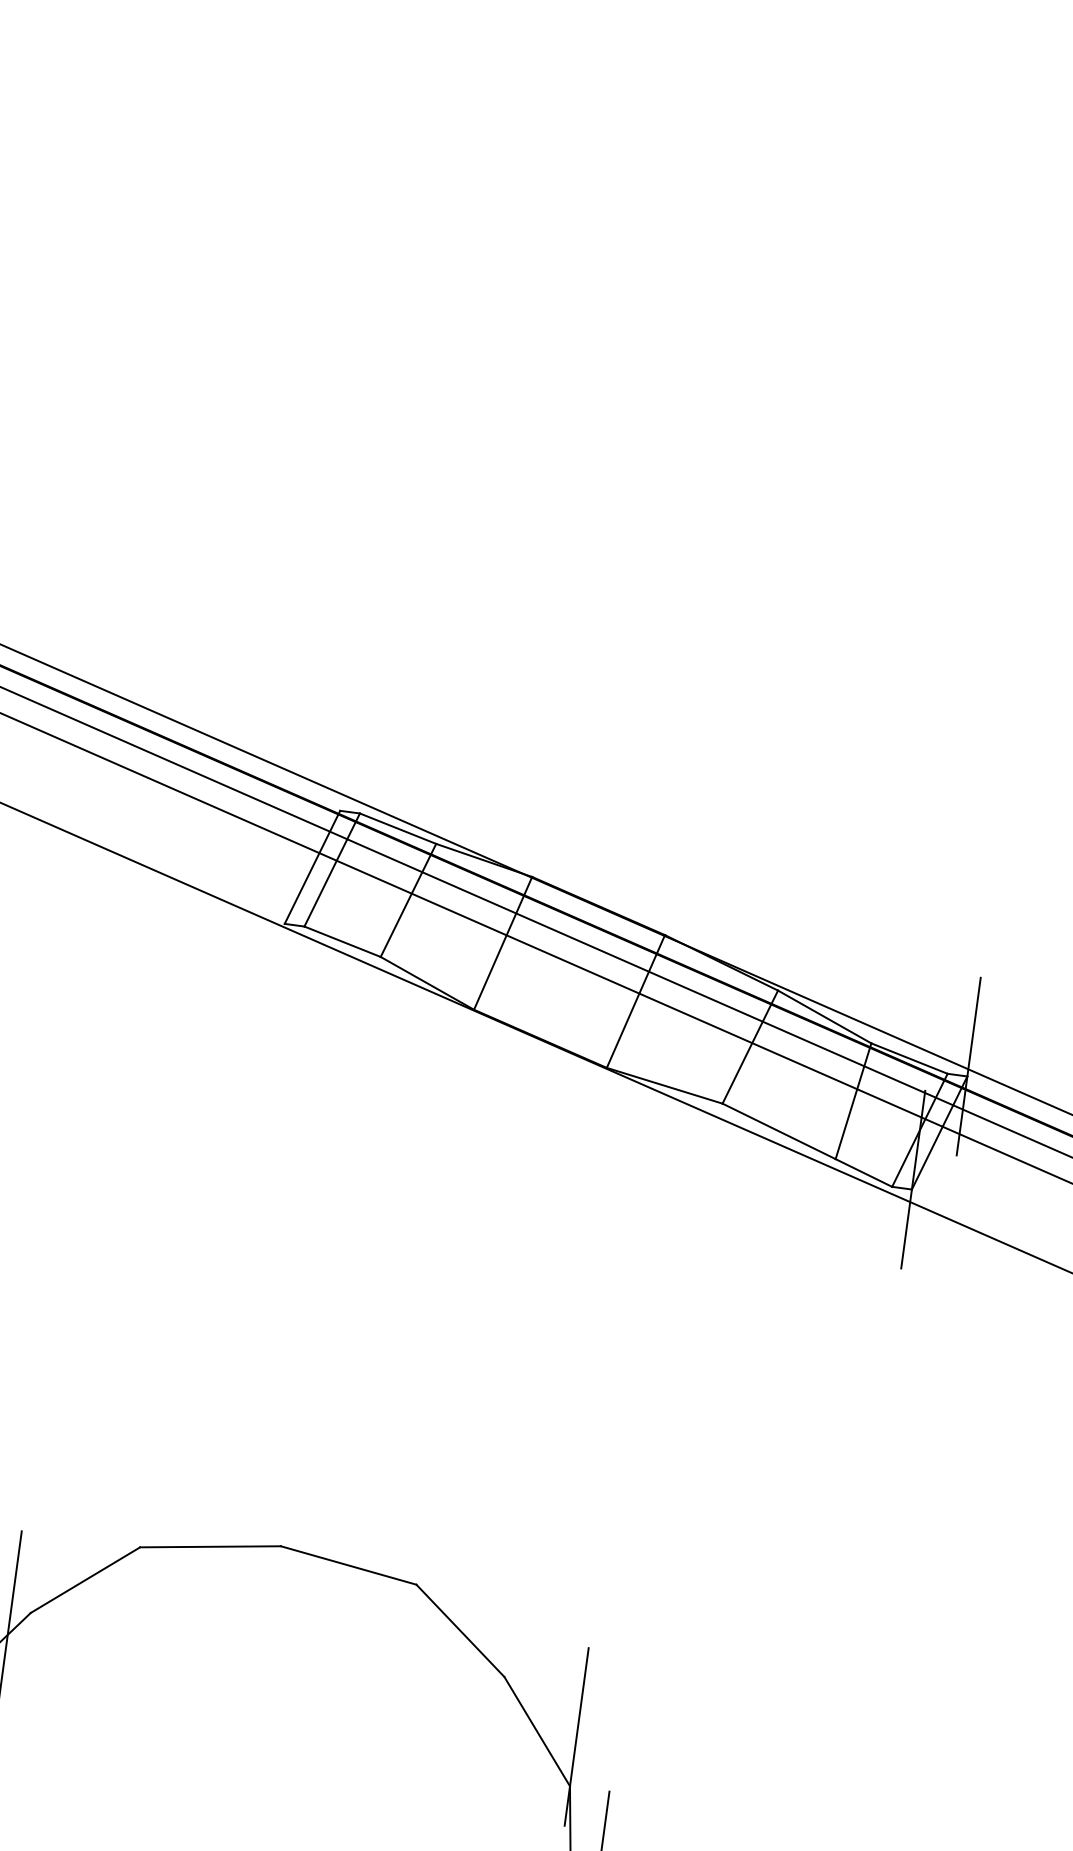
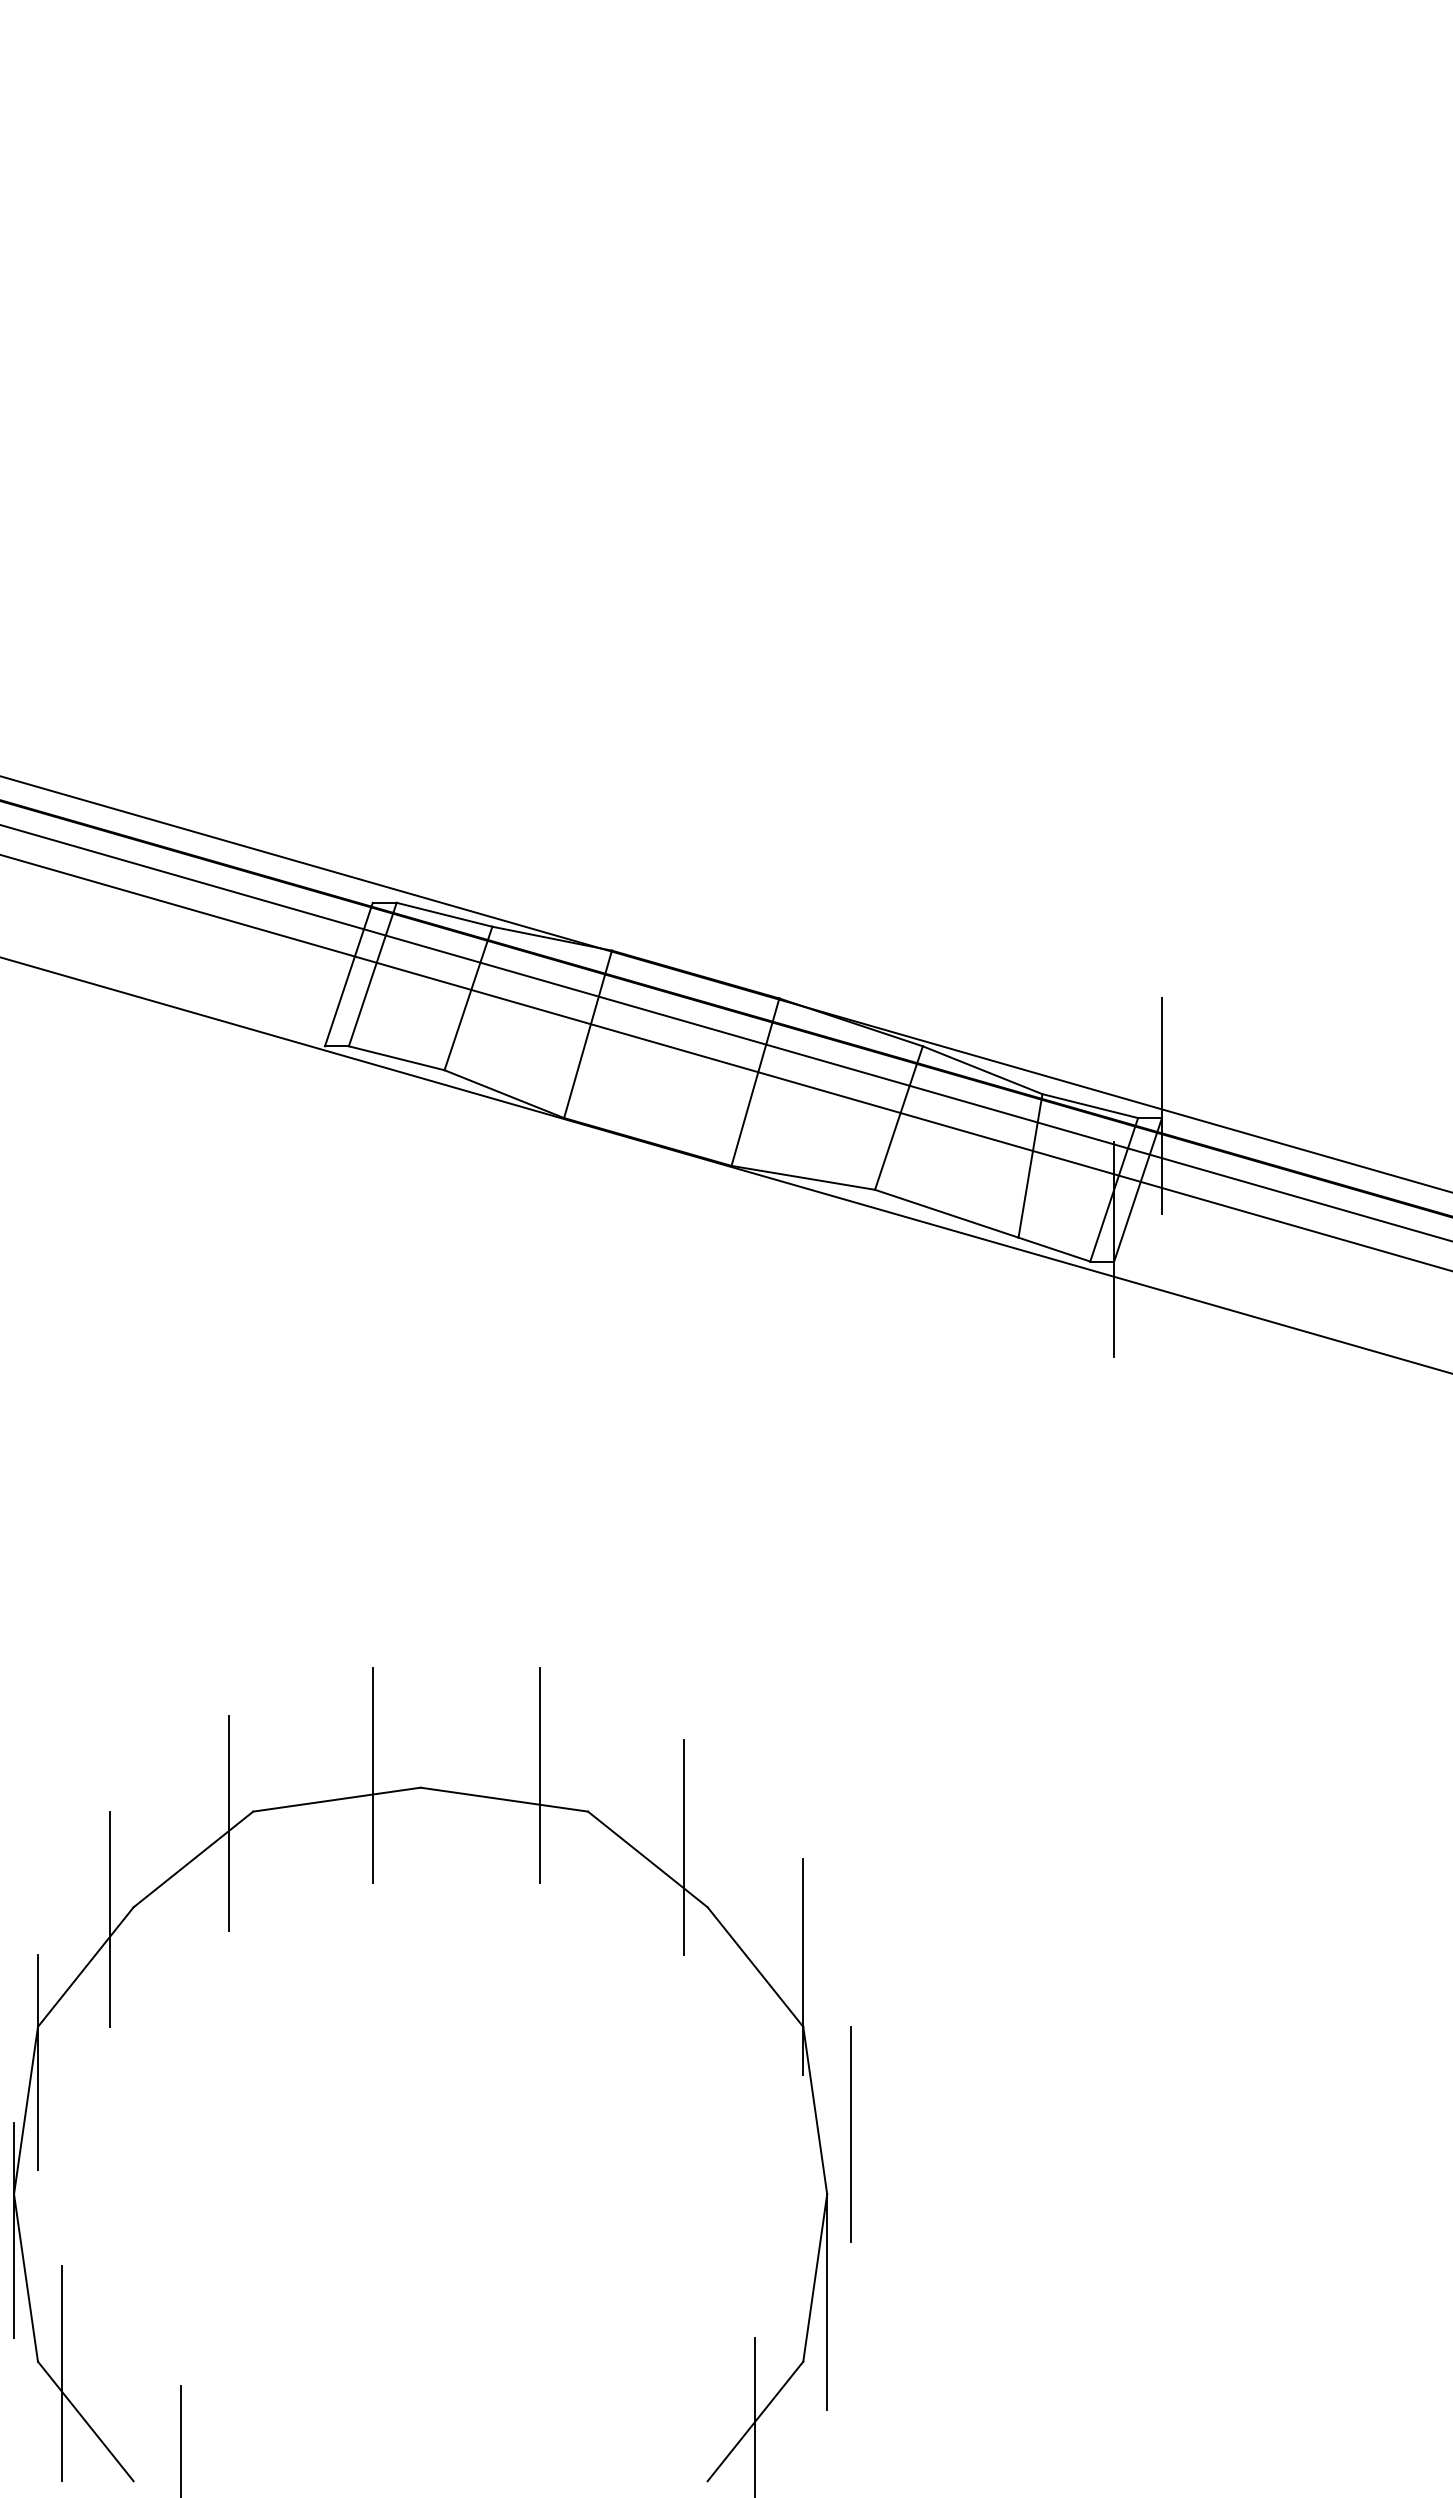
line: (242, 1530) -> (372, 1775), added
line: (381, 1549) -> (540, 1775), added
line: (119, 1554) -> (229, 1823), added
line: (491, 1624) -> (683, 1847), added

